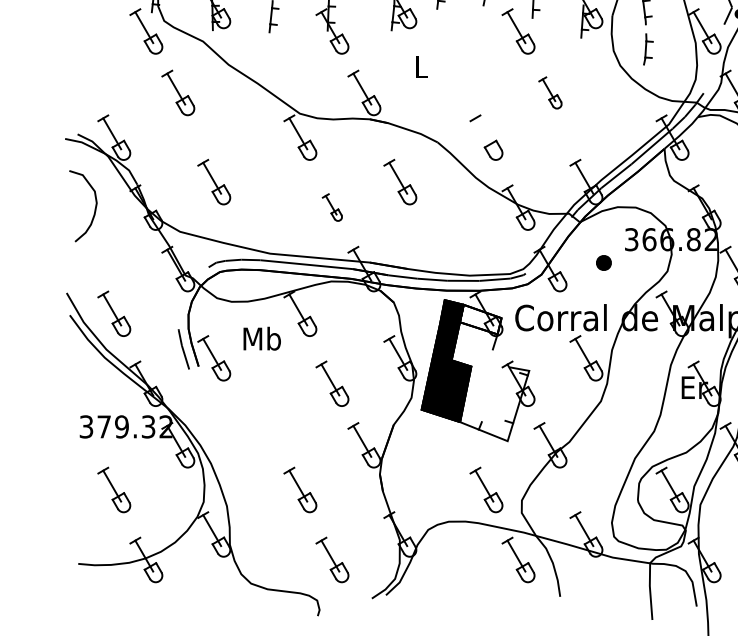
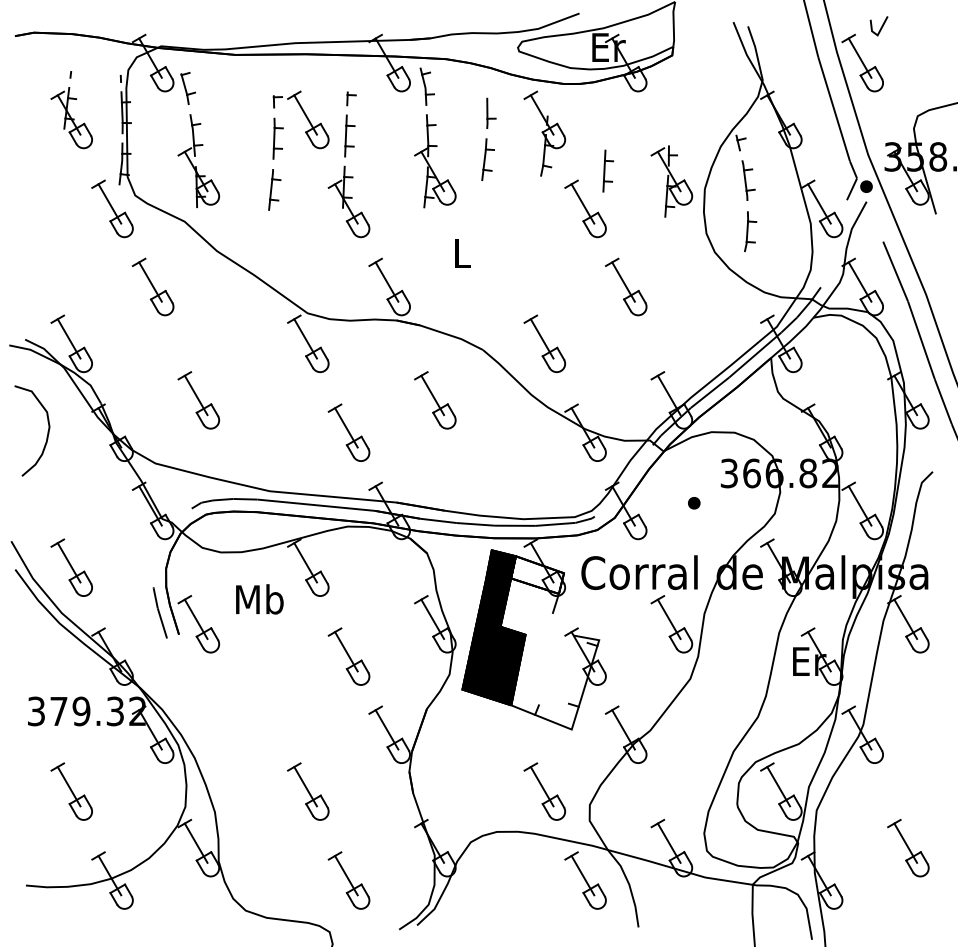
part: (549, 92) -> (625, 286), size x1.43
line: (483, 133) -> (541, 338), added
part: (332, 207) -> (348, 432), size x1.67
part: (604, 263) -> (694, 503), size x0.62

